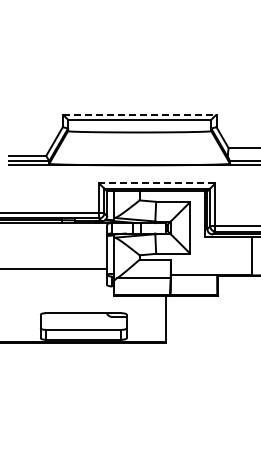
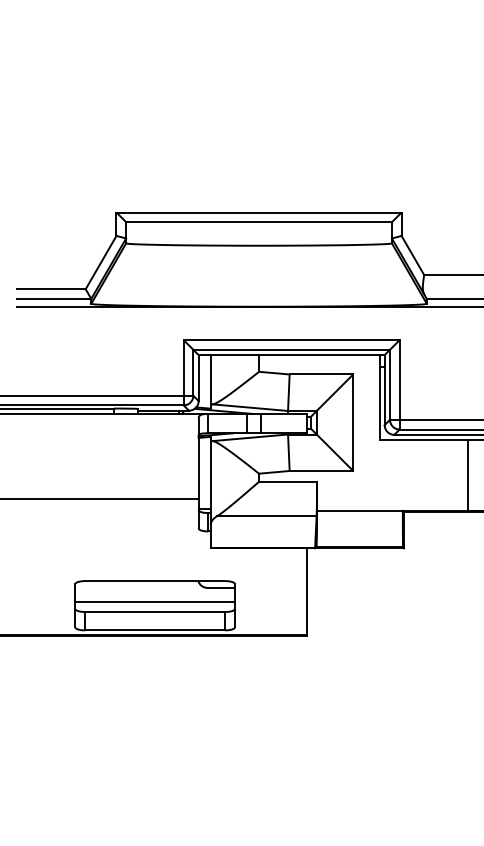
line: (139, 114) -> (258, 212), dashed -> solid
line: (156, 183) -> (290, 340), dashed -> solid
line: (83, 324) -> (154, 602), added

